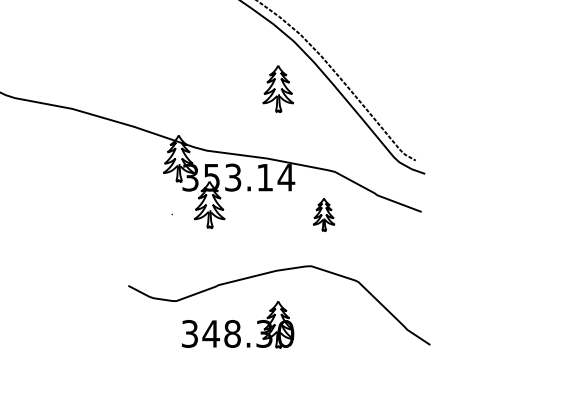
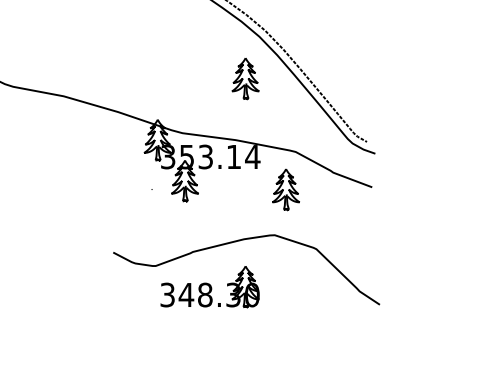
part: (323, 214) -> (285, 189), size x1.43

